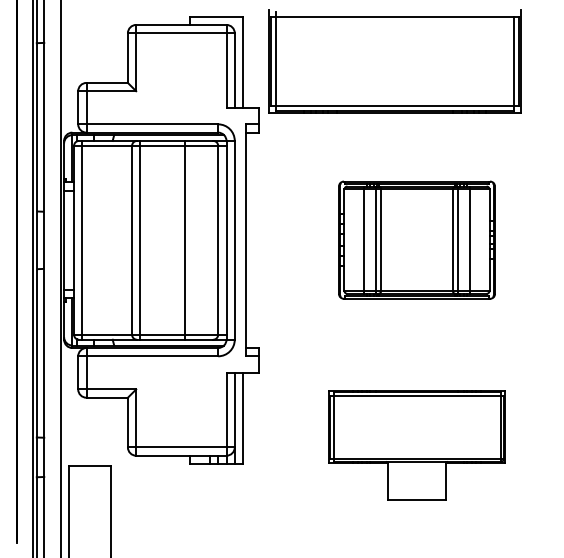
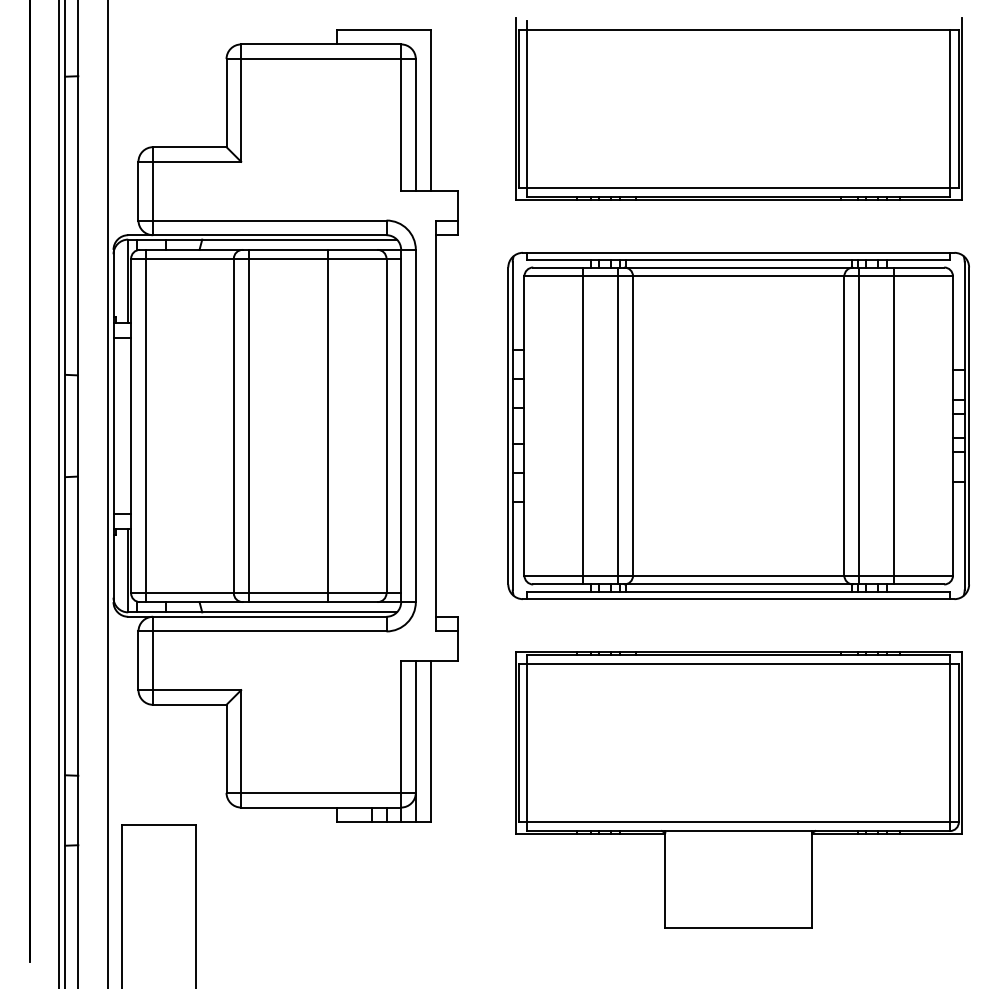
part: (394, 61) -> (737, 109), moved
part: (416, 239) -> (737, 424), size x1.67
part: (416, 445) -> (737, 789), size x1.43

